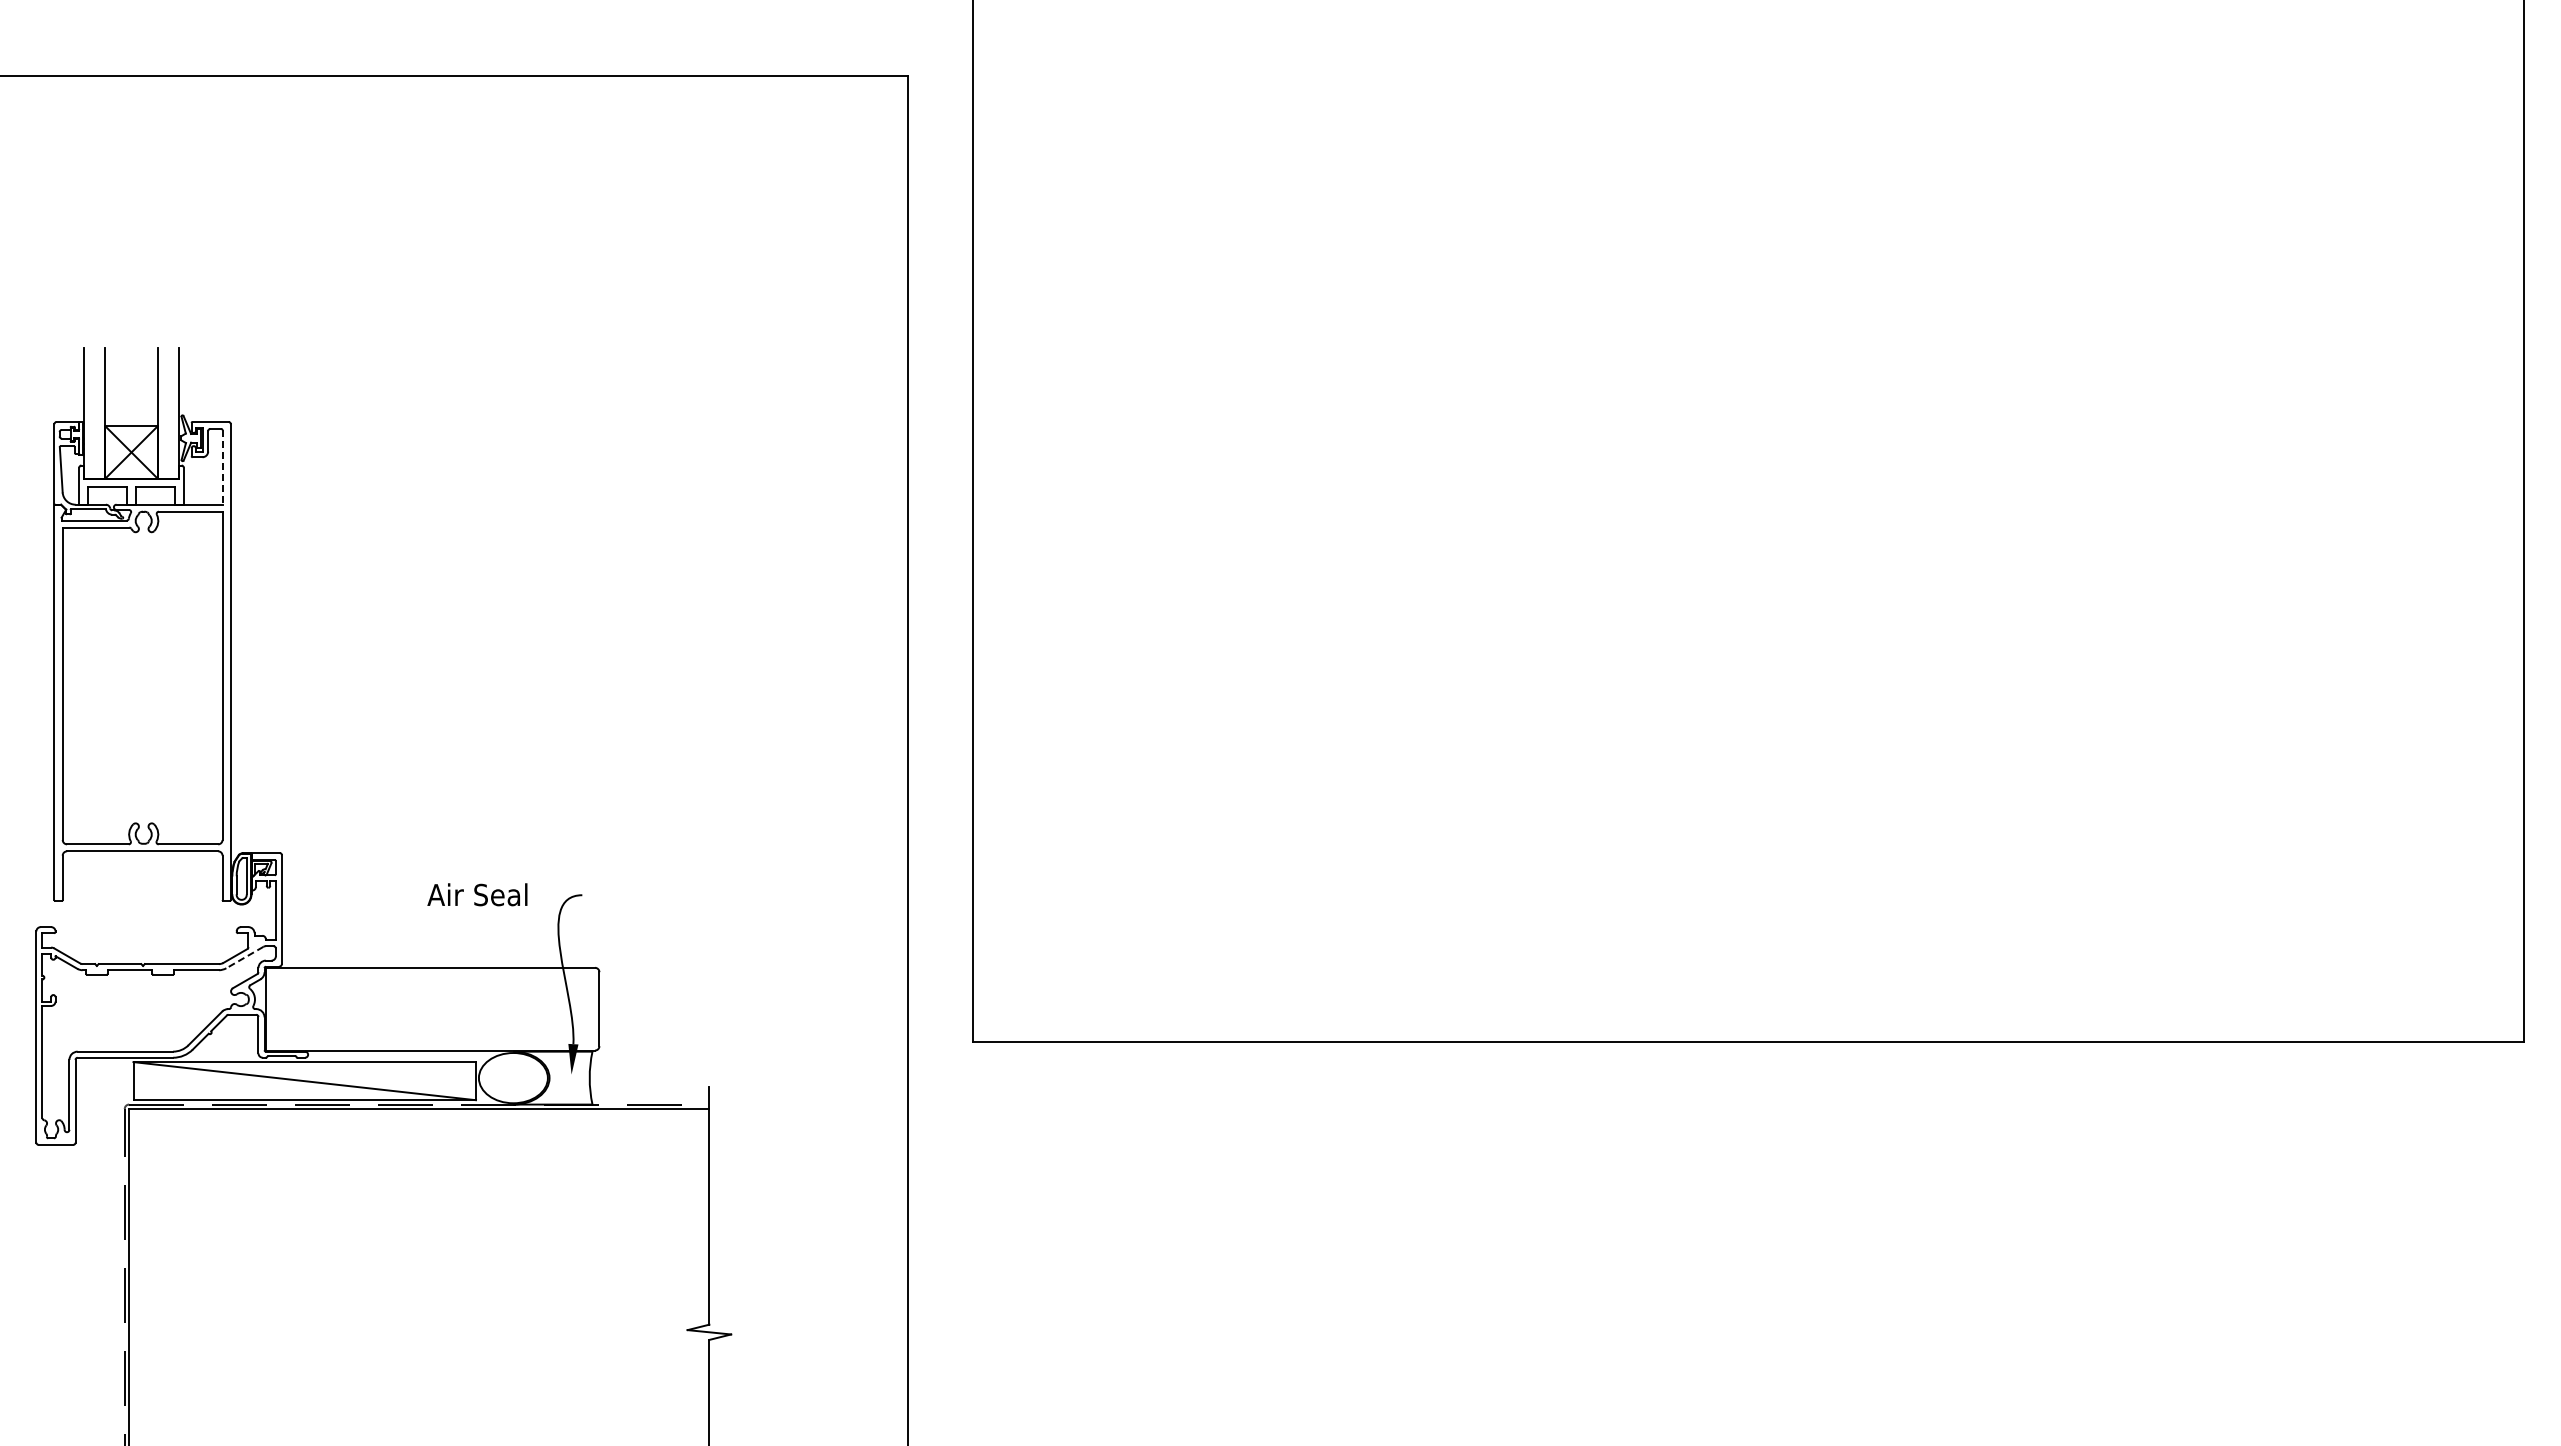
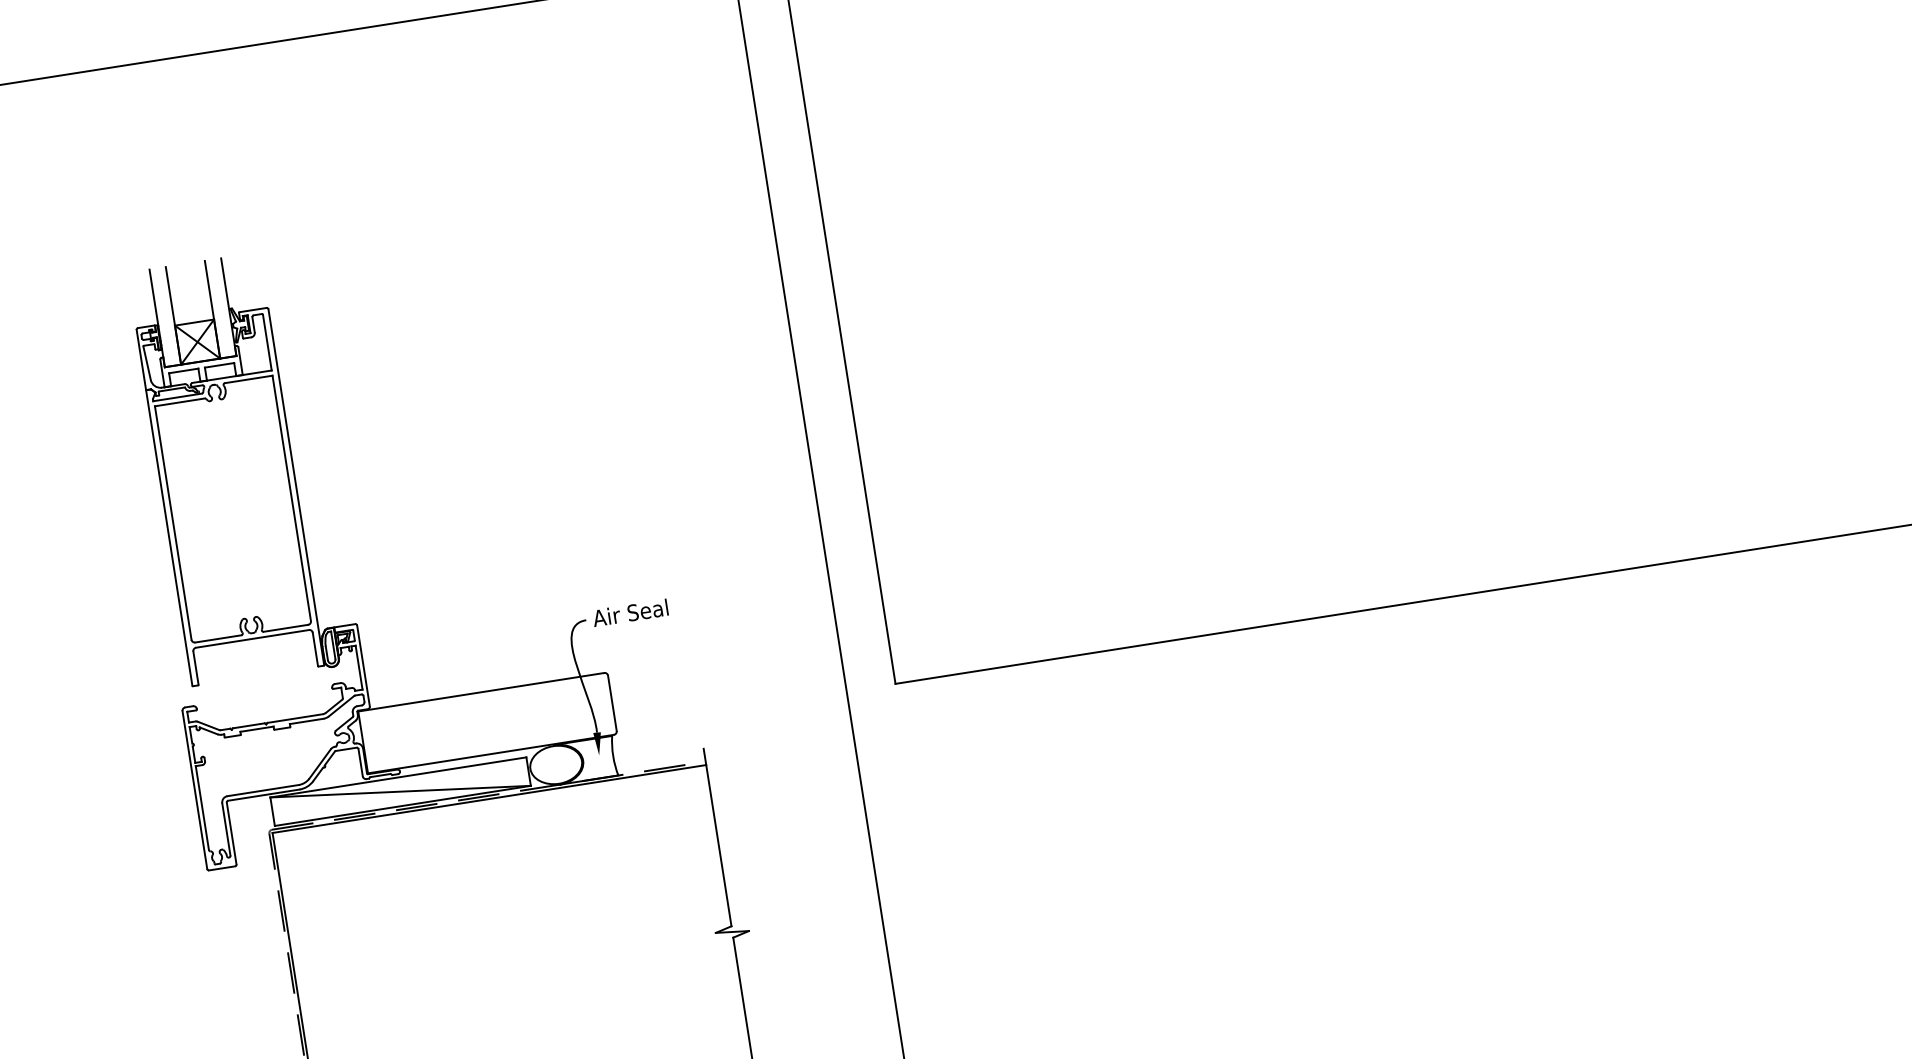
line: (222, 467) -> (267, 342), dashed -> solid
text: (477, 894) -> (630, 612), moved
line: (244, 957) -> (341, 706), dashed -> solid

